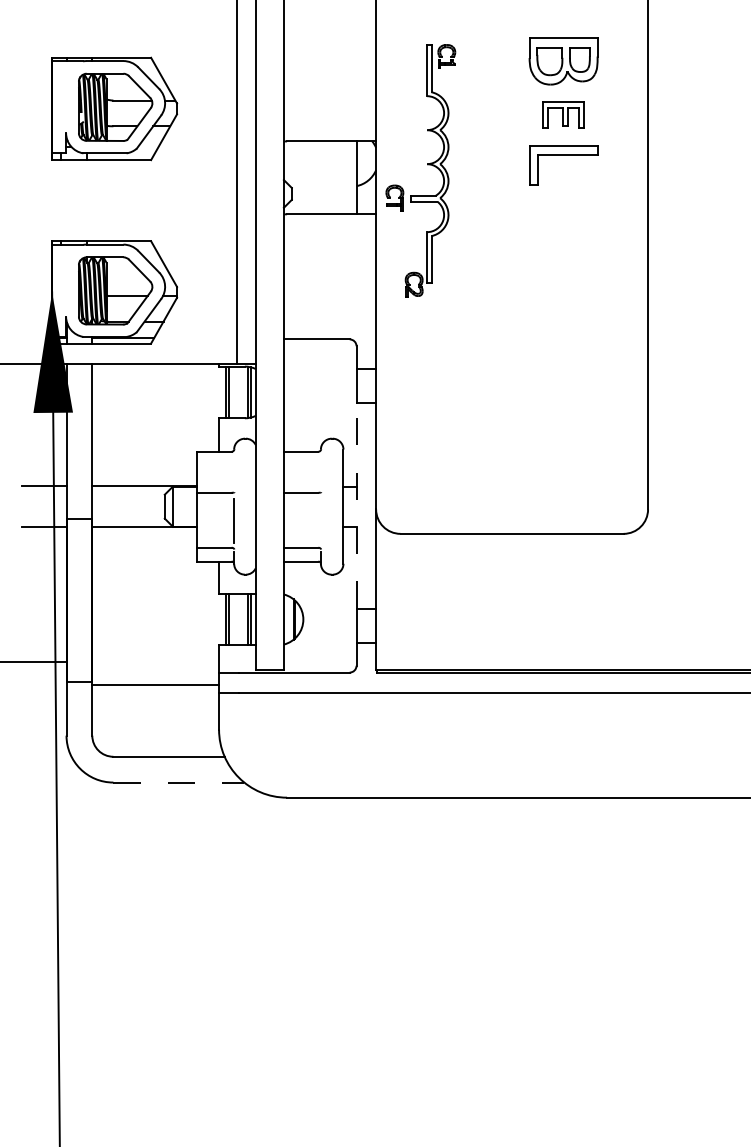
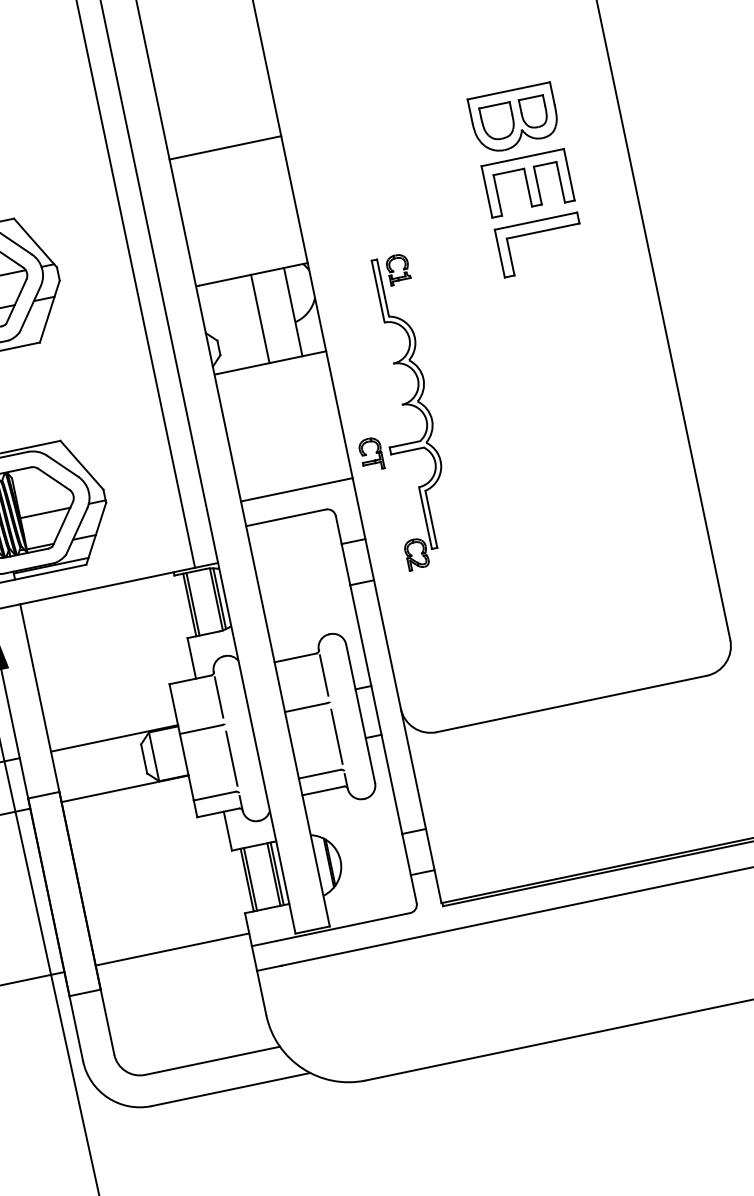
line: (329, 36) -> (224, 147), added
part: (563, 114) -> (527, 182), size x1.67
part: (427, 165) -> (402, 406), moved
line: (329, 177) -> (260, 318), added
line: (329, 319) -> (296, 490), added
line: (234, 470) -> (219, 697), added
line: (320, 470) -> (323, 675), added
line: (356, 506) -> (376, 710), dashed -> solid
line: (320, 520) -> (336, 736), added
line: (155, 685) -> (172, 950), moved
line: (179, 782) -> (231, 1089), dashed -> solid

